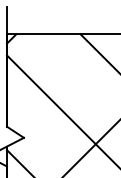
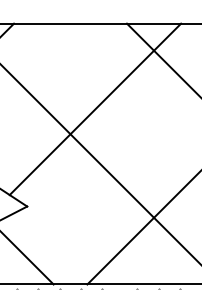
line: (62, 82) -> (95, 108), added

